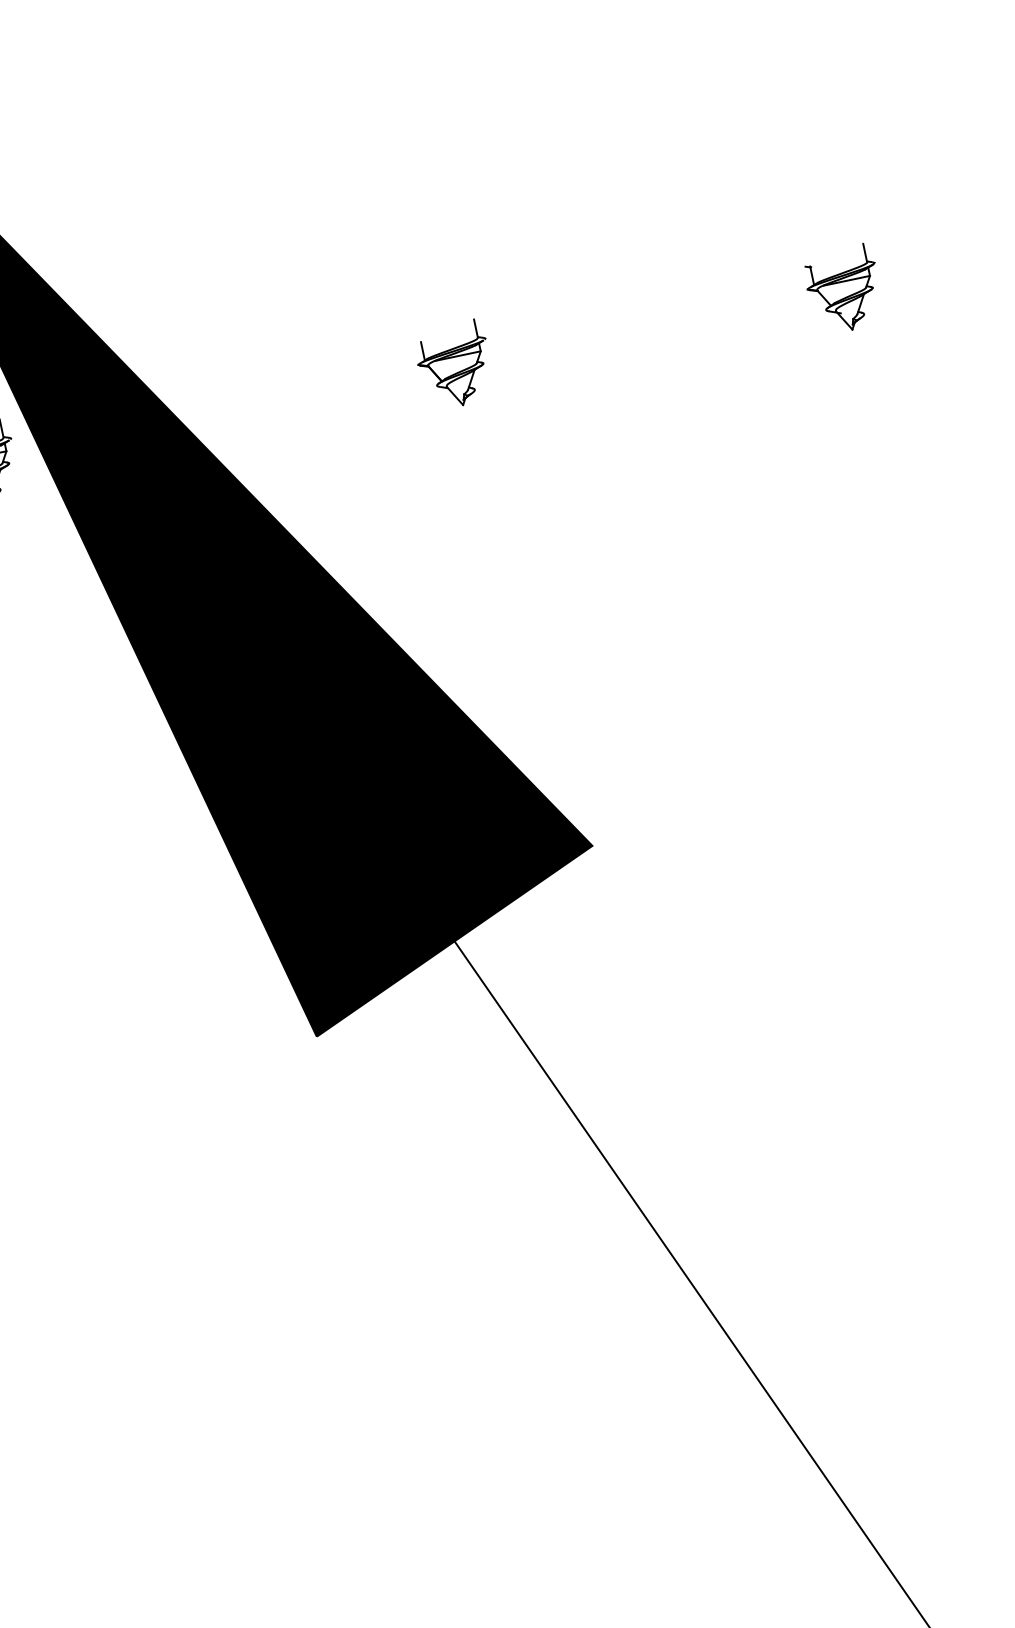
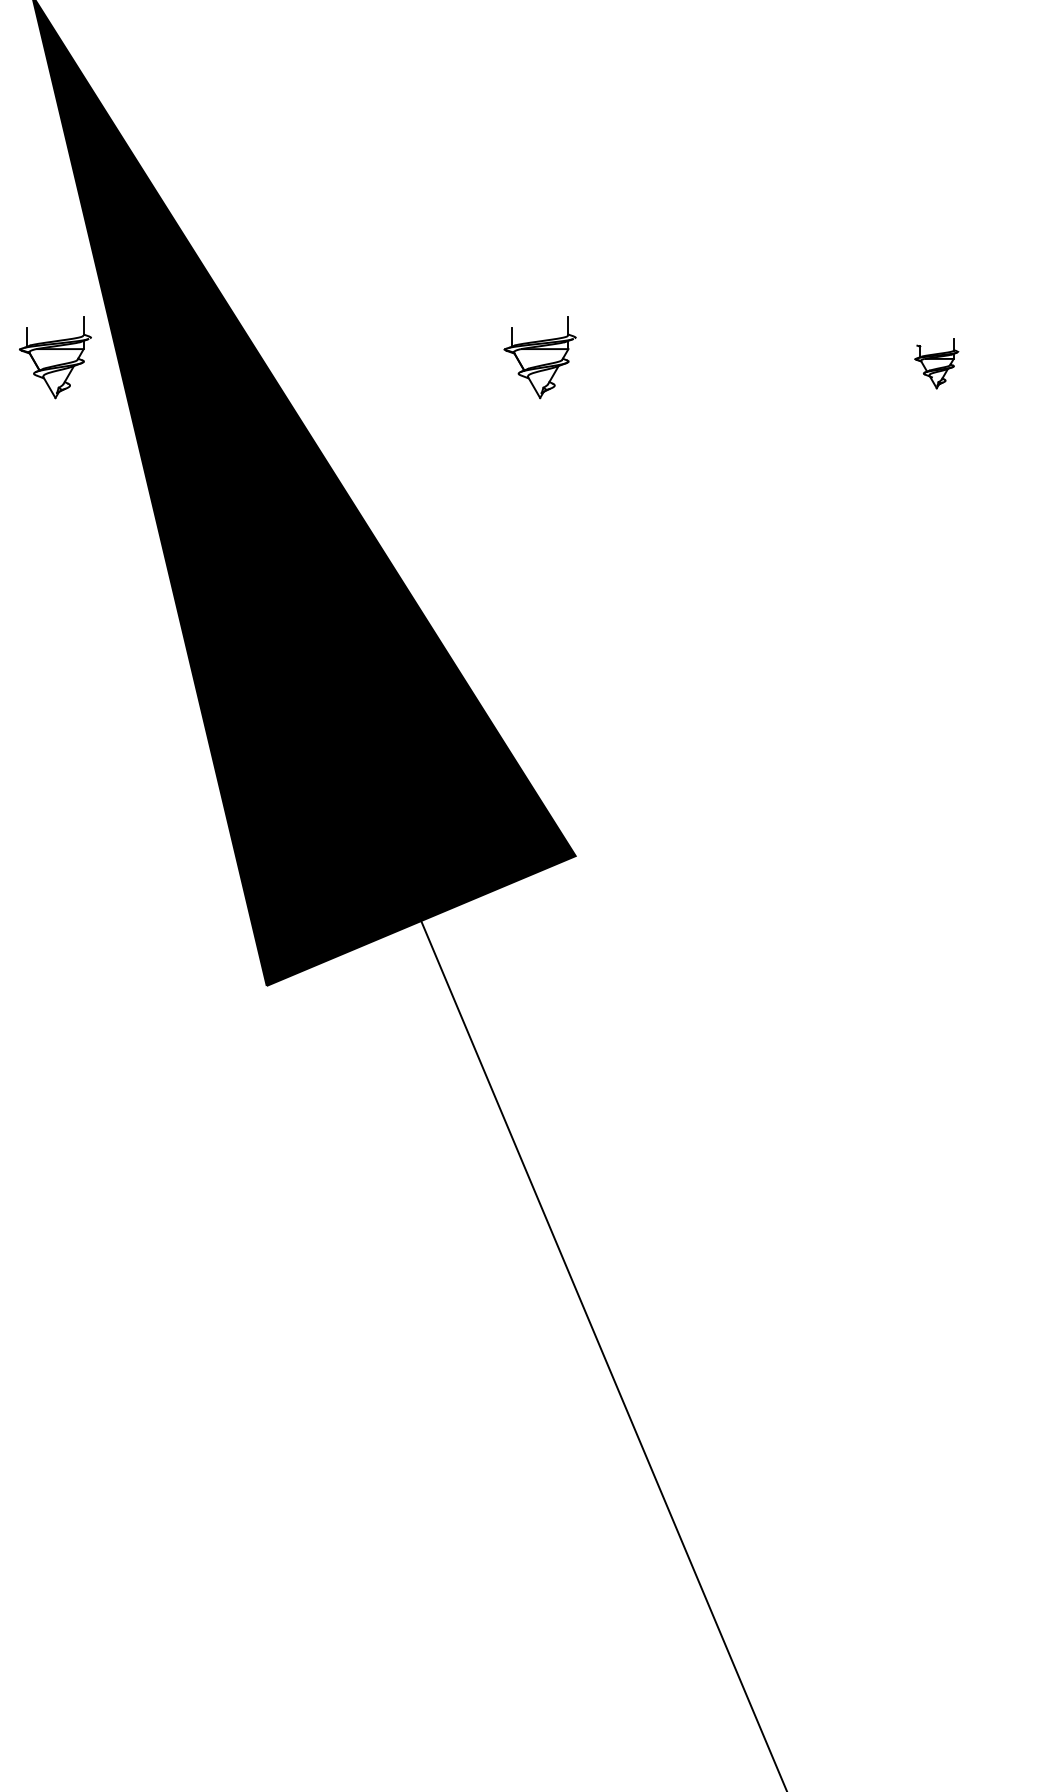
part: (843, 289) -> (936, 363), size x0.6

